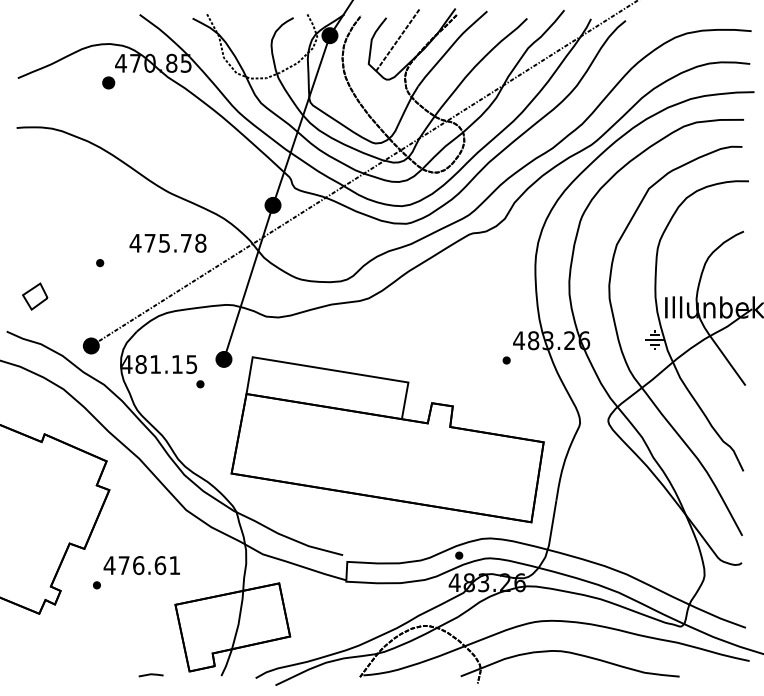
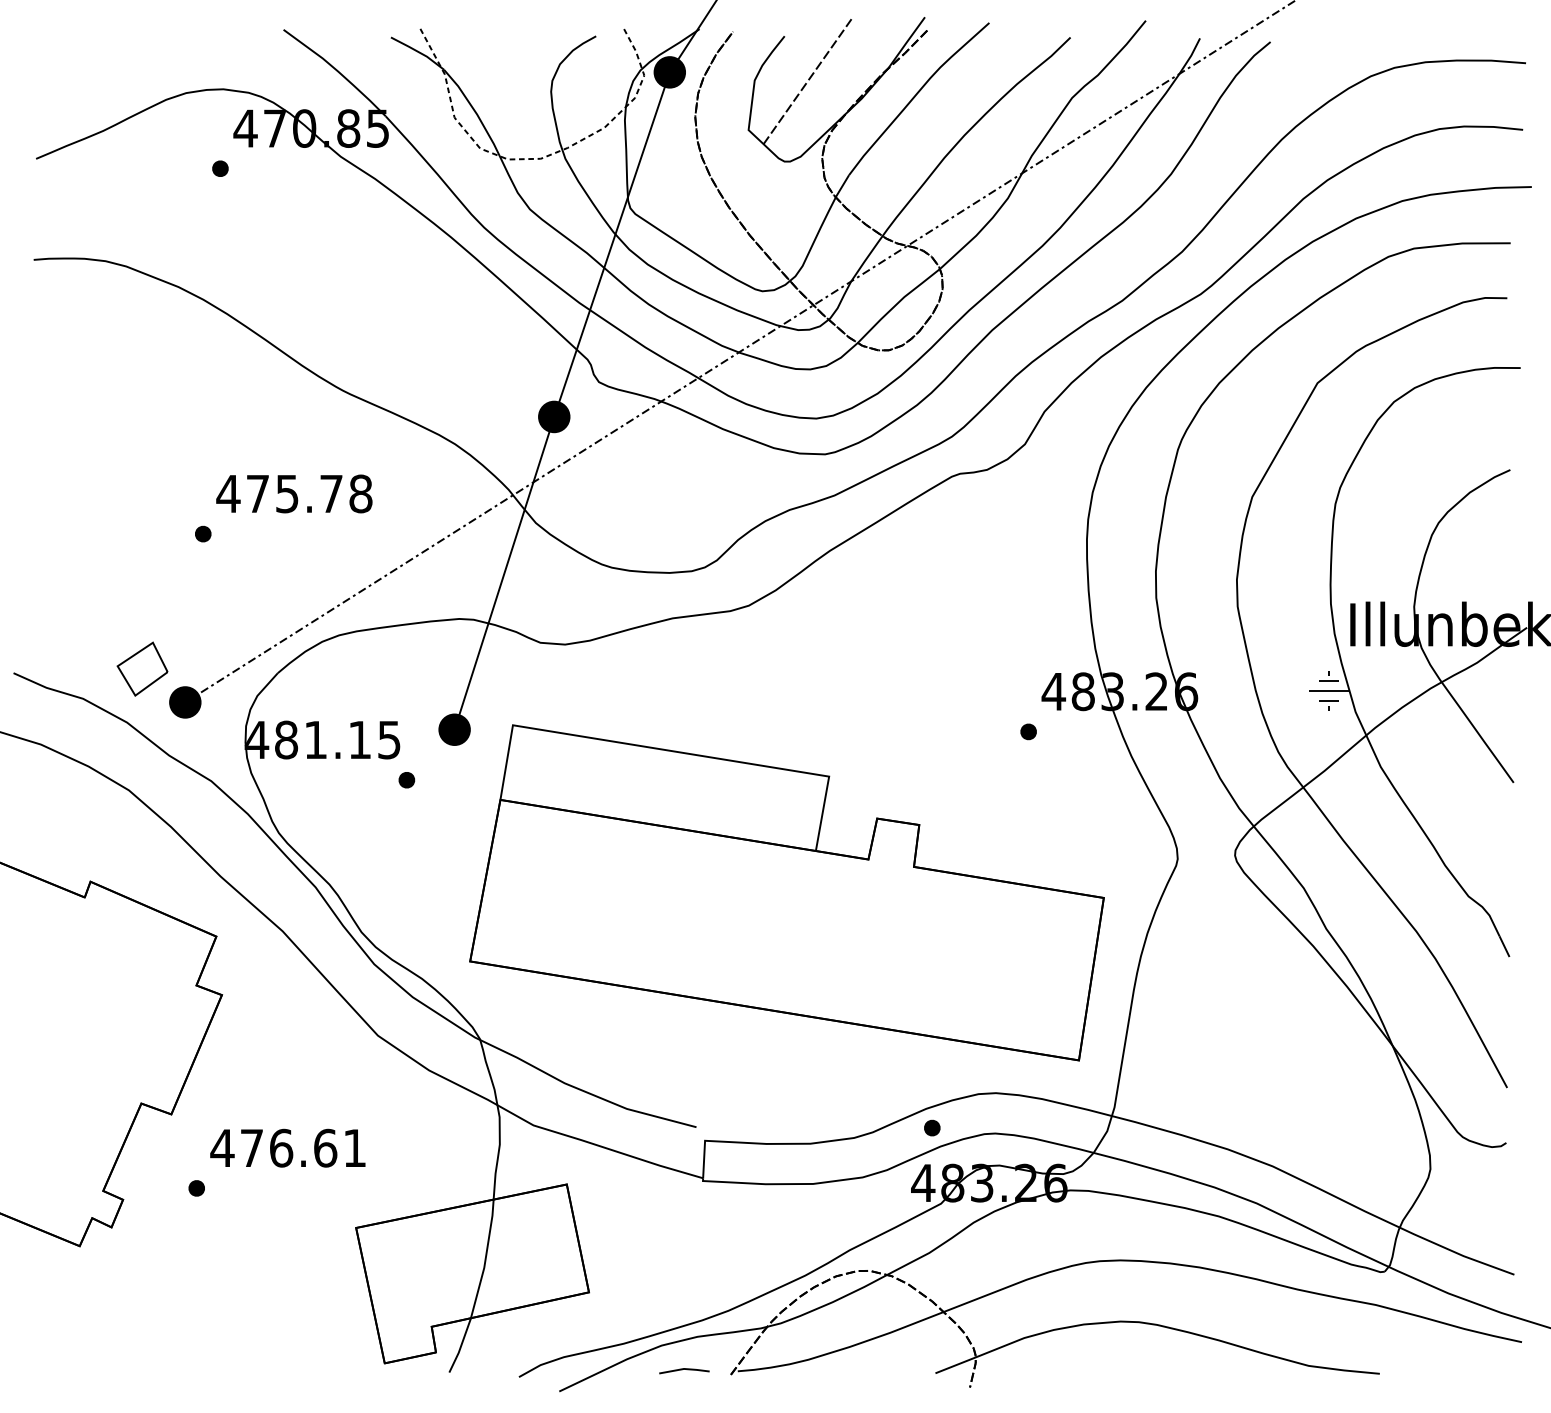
part: (108, 83) -> (220, 169), size x0.62
text: (167, 242) -> (293, 492), moved
part: (35, 296) -> (143, 668), moved
line: (150, 675) -> (683, 1371), moved

